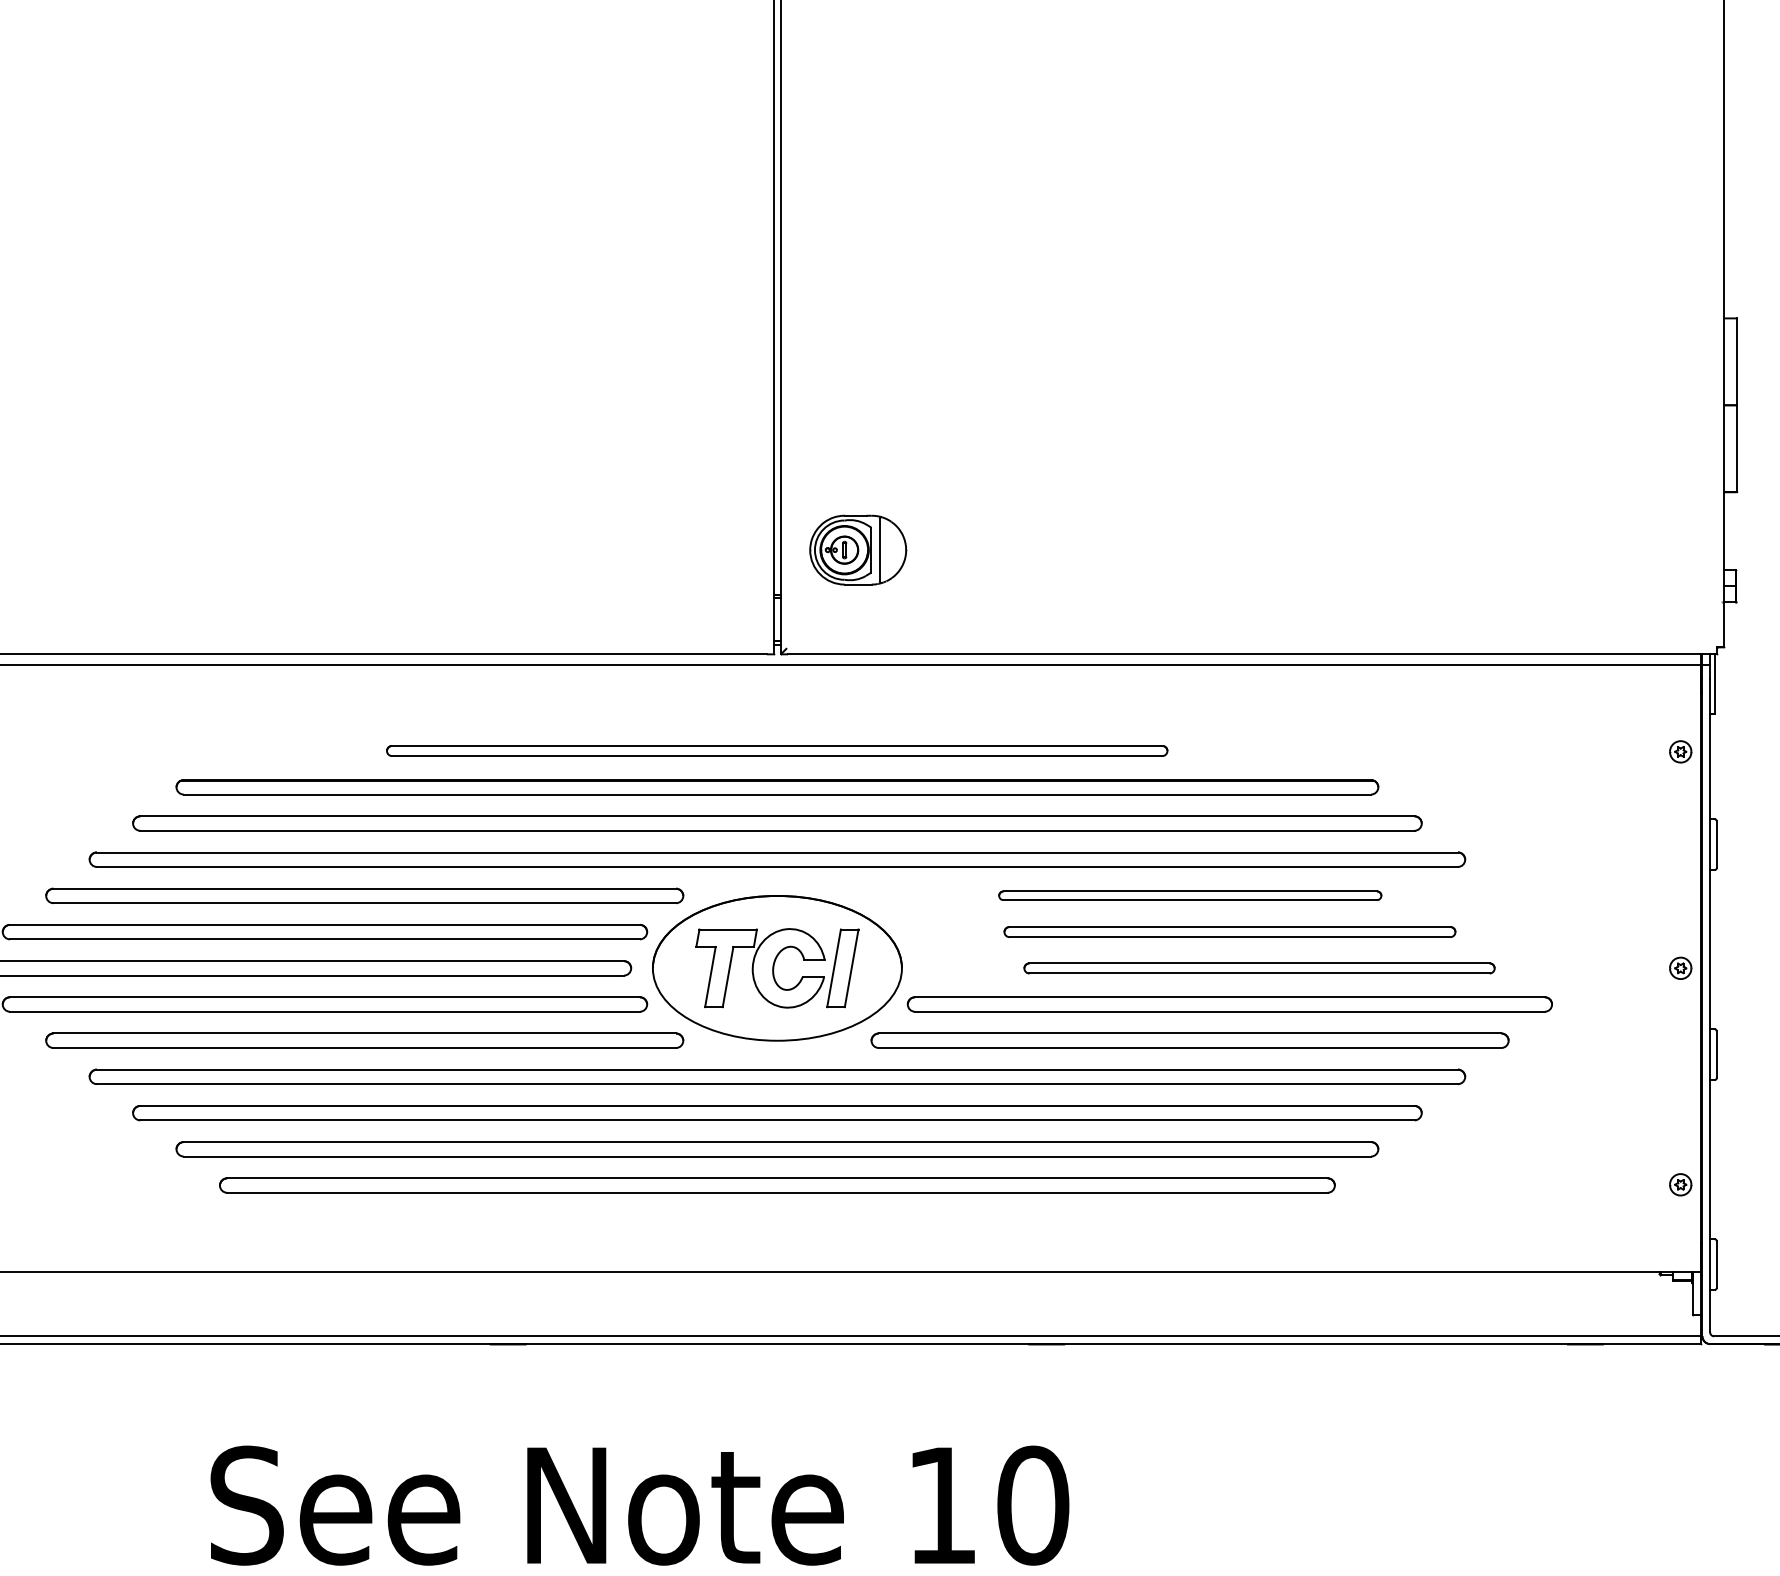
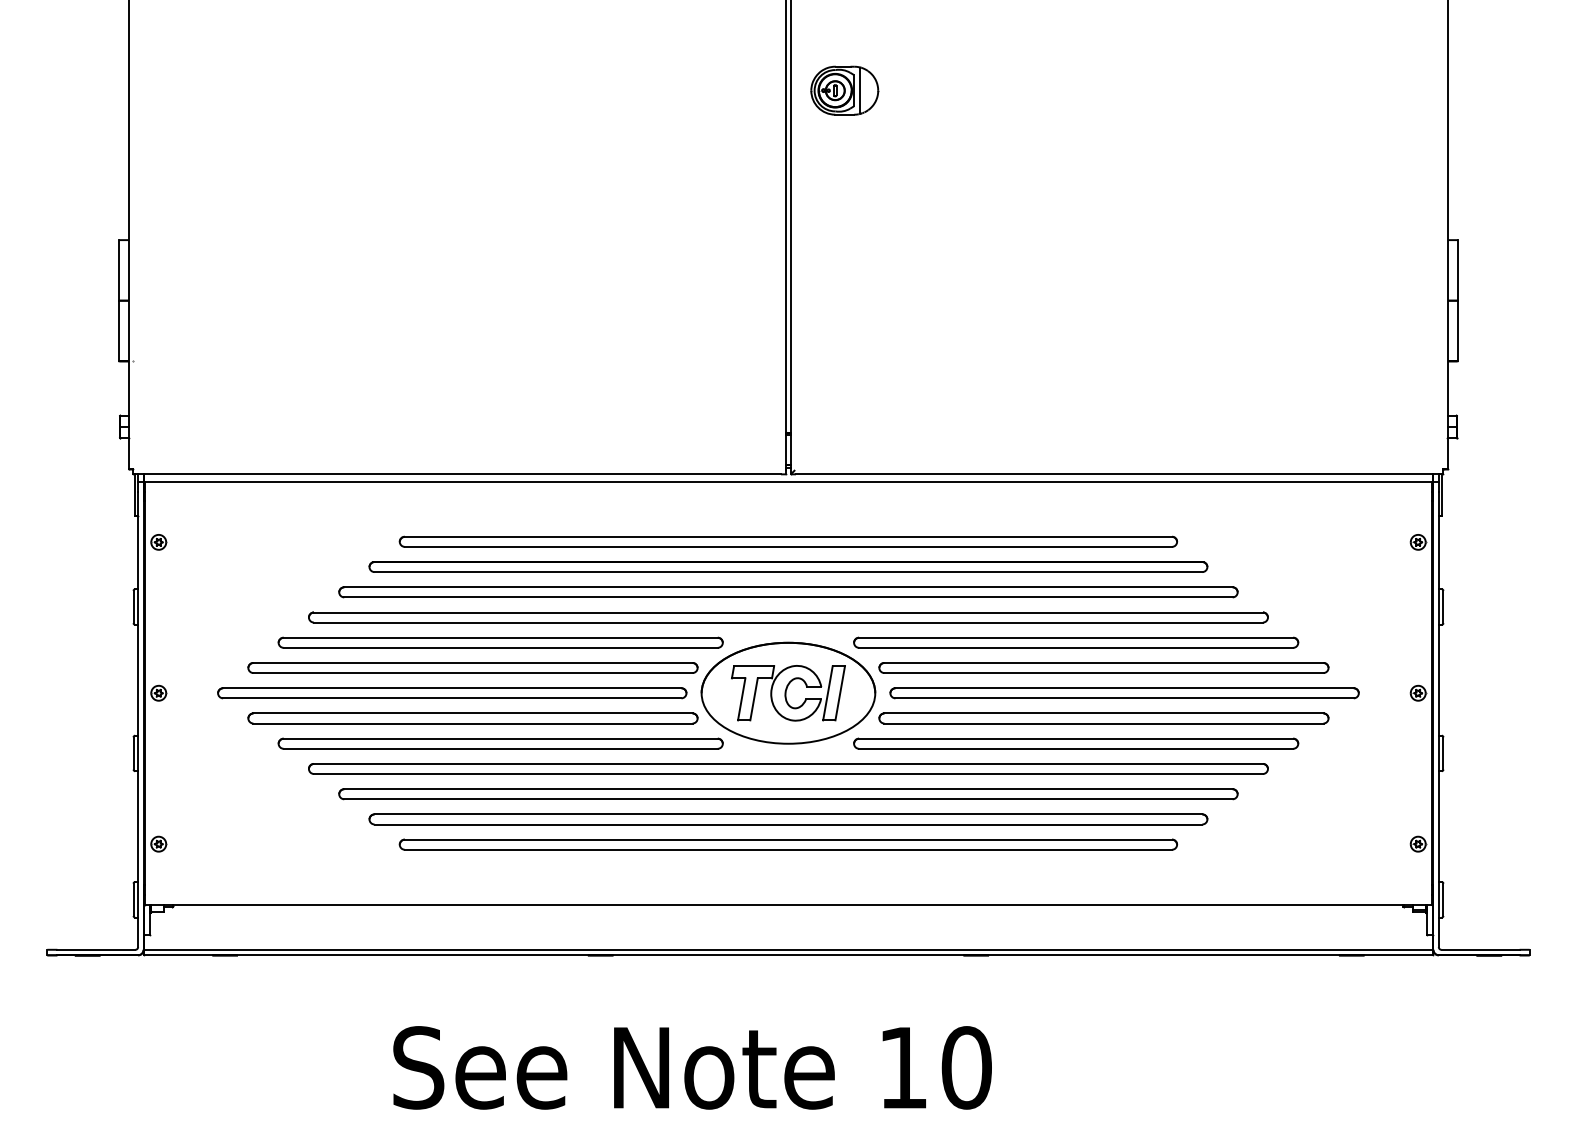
part: (857, 549) -> (844, 90), moved
part: (776, 750) -> (787, 541), size x1.43
part: (1190, 895) -> (1076, 642), size x1.67
part: (1229, 931) -> (1103, 667), size x1.43
part: (1259, 968) -> (1124, 693), size x1.43

